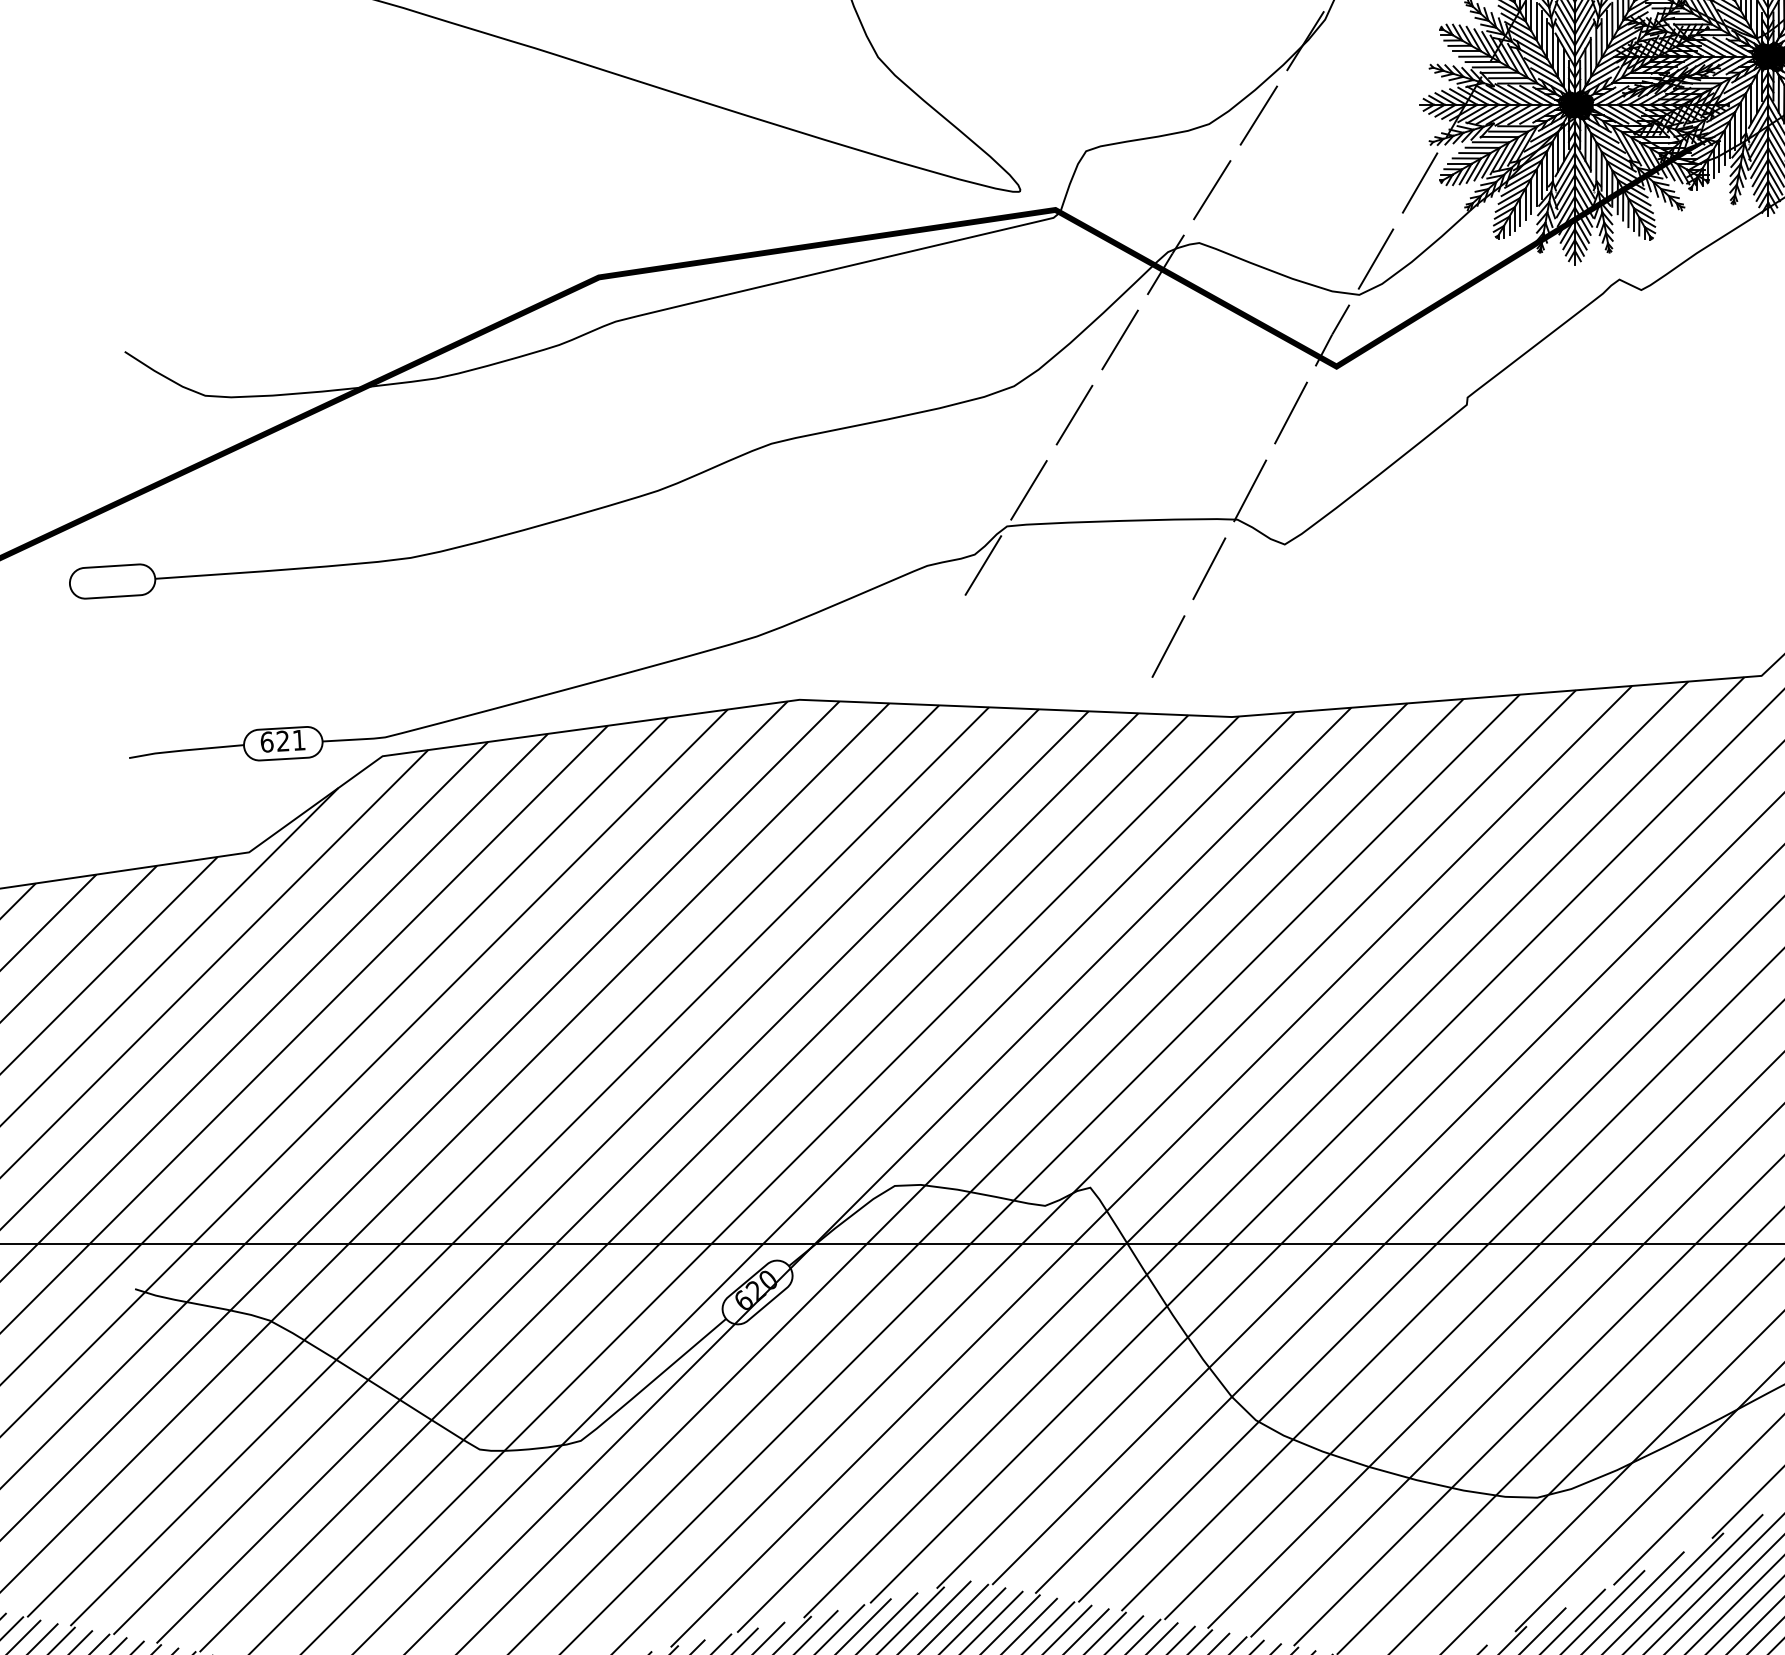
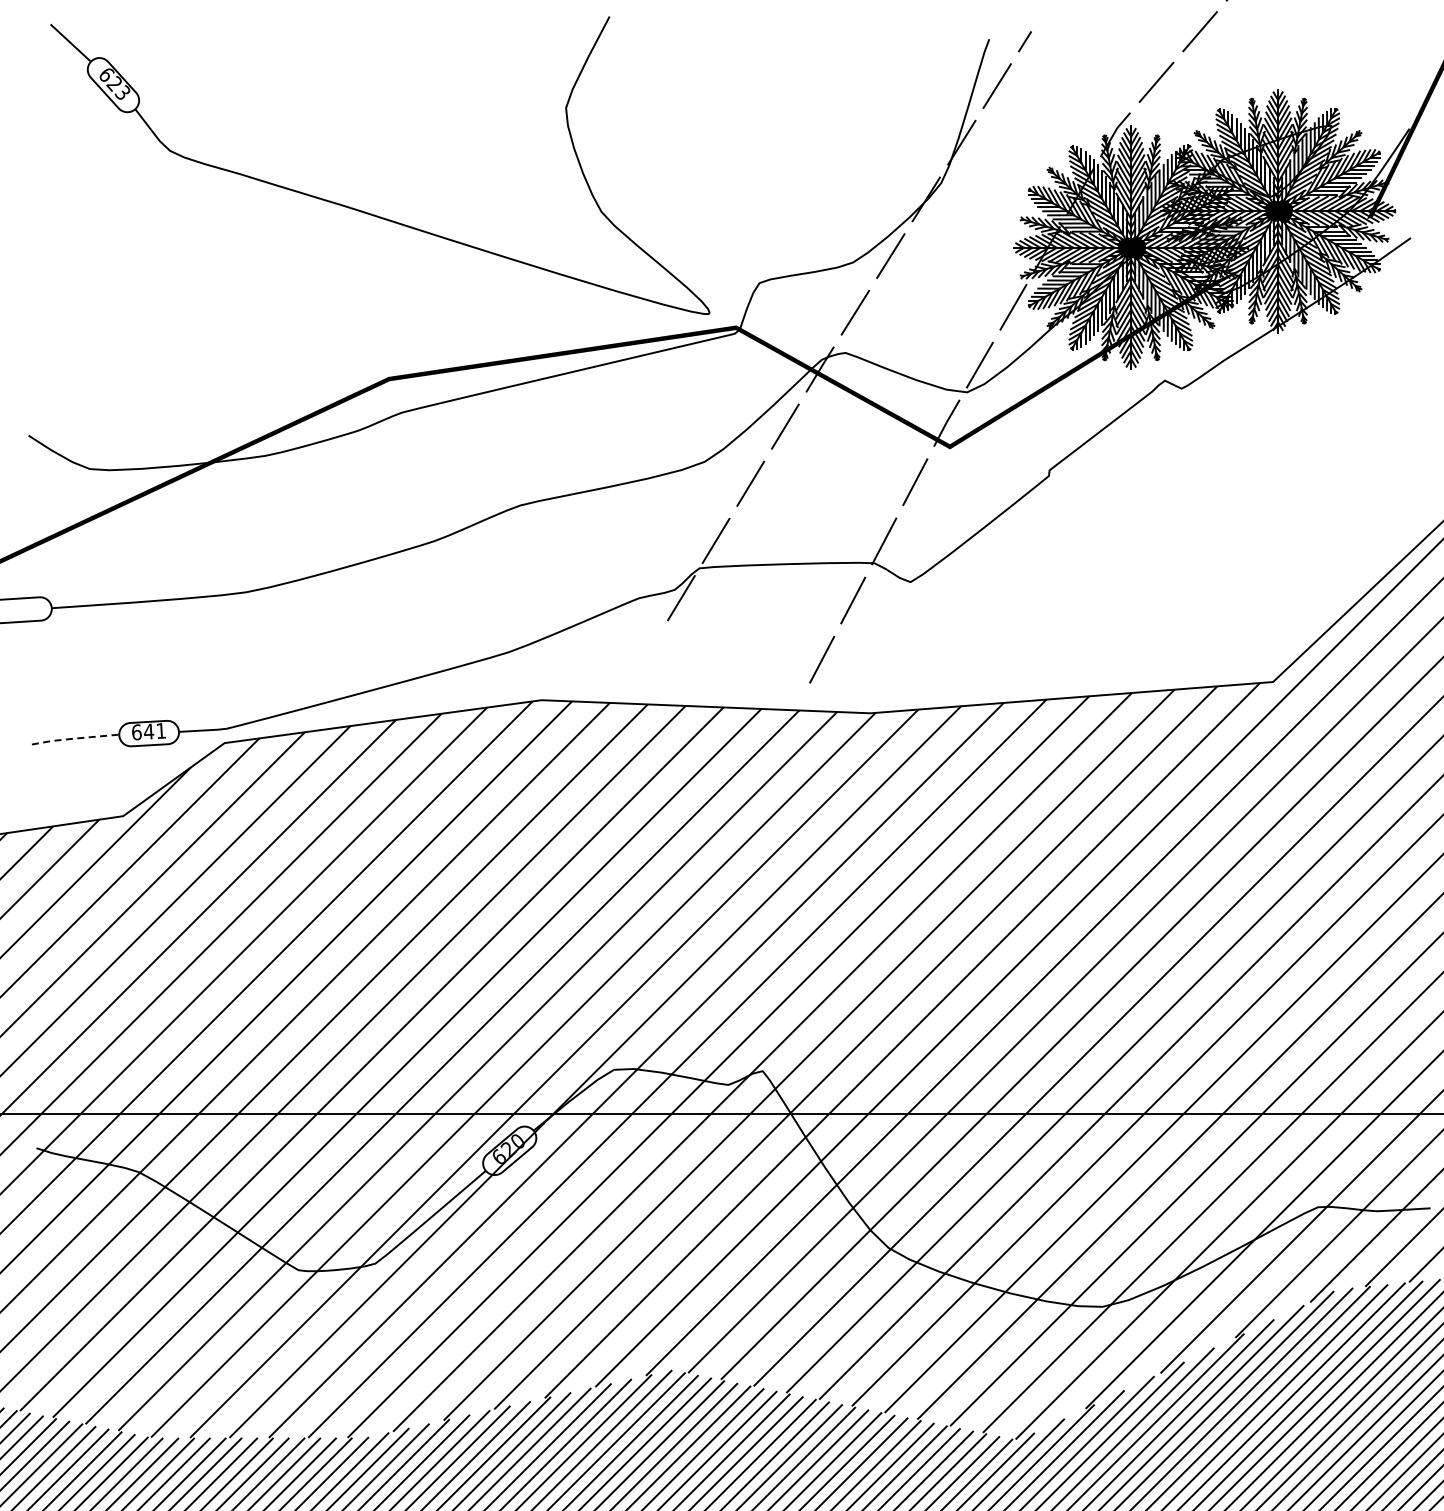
text: (283, 740) -> (149, 731), 621 -> 641
line: (185, 750) -> (74, 738), solid -> dashed

